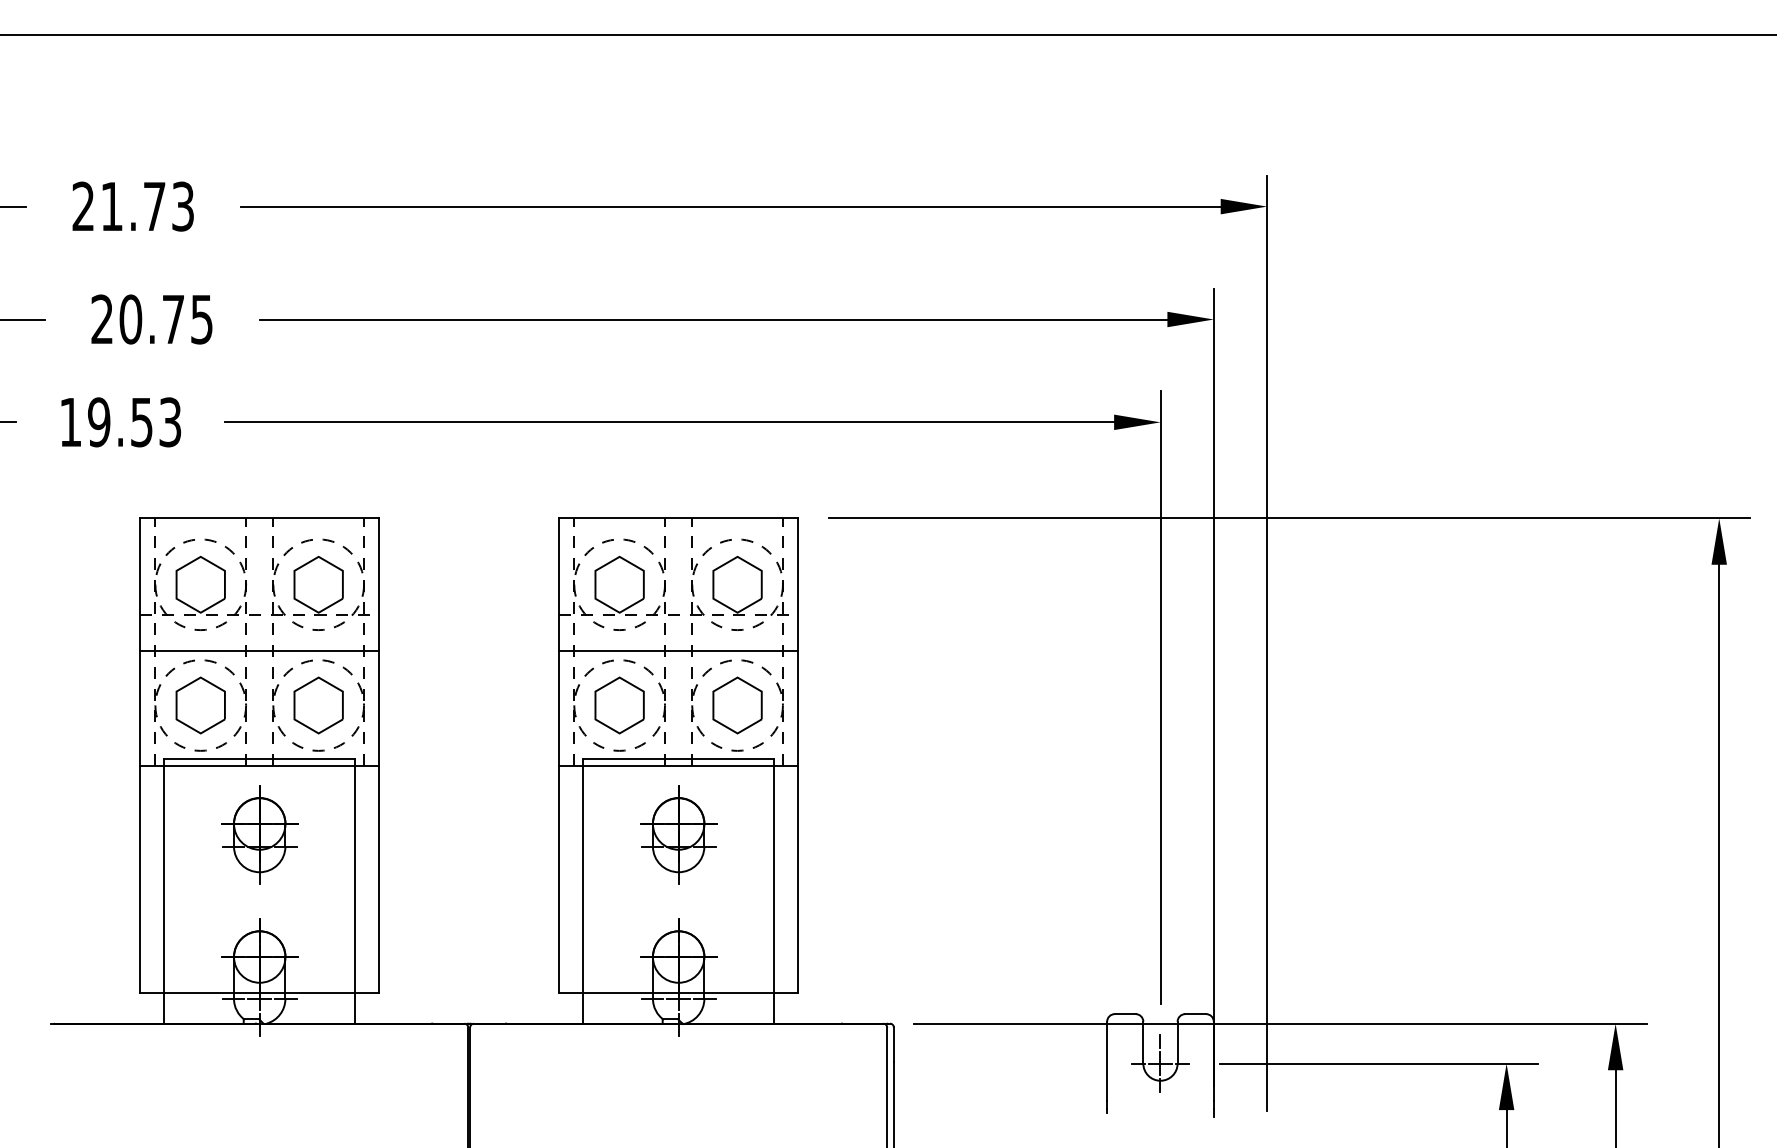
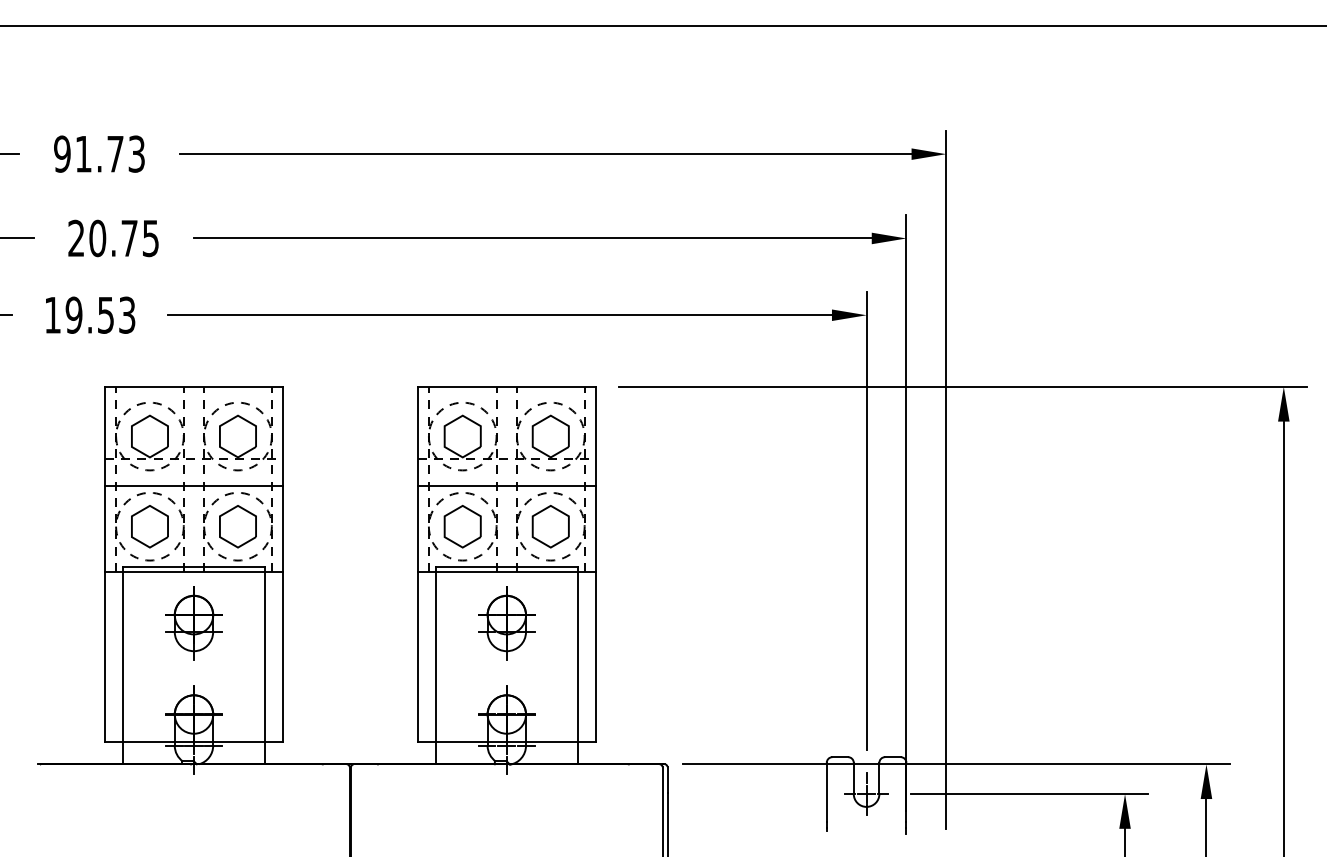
text: (83, 205) -> (62, 153), 21.73 -> 91.73

